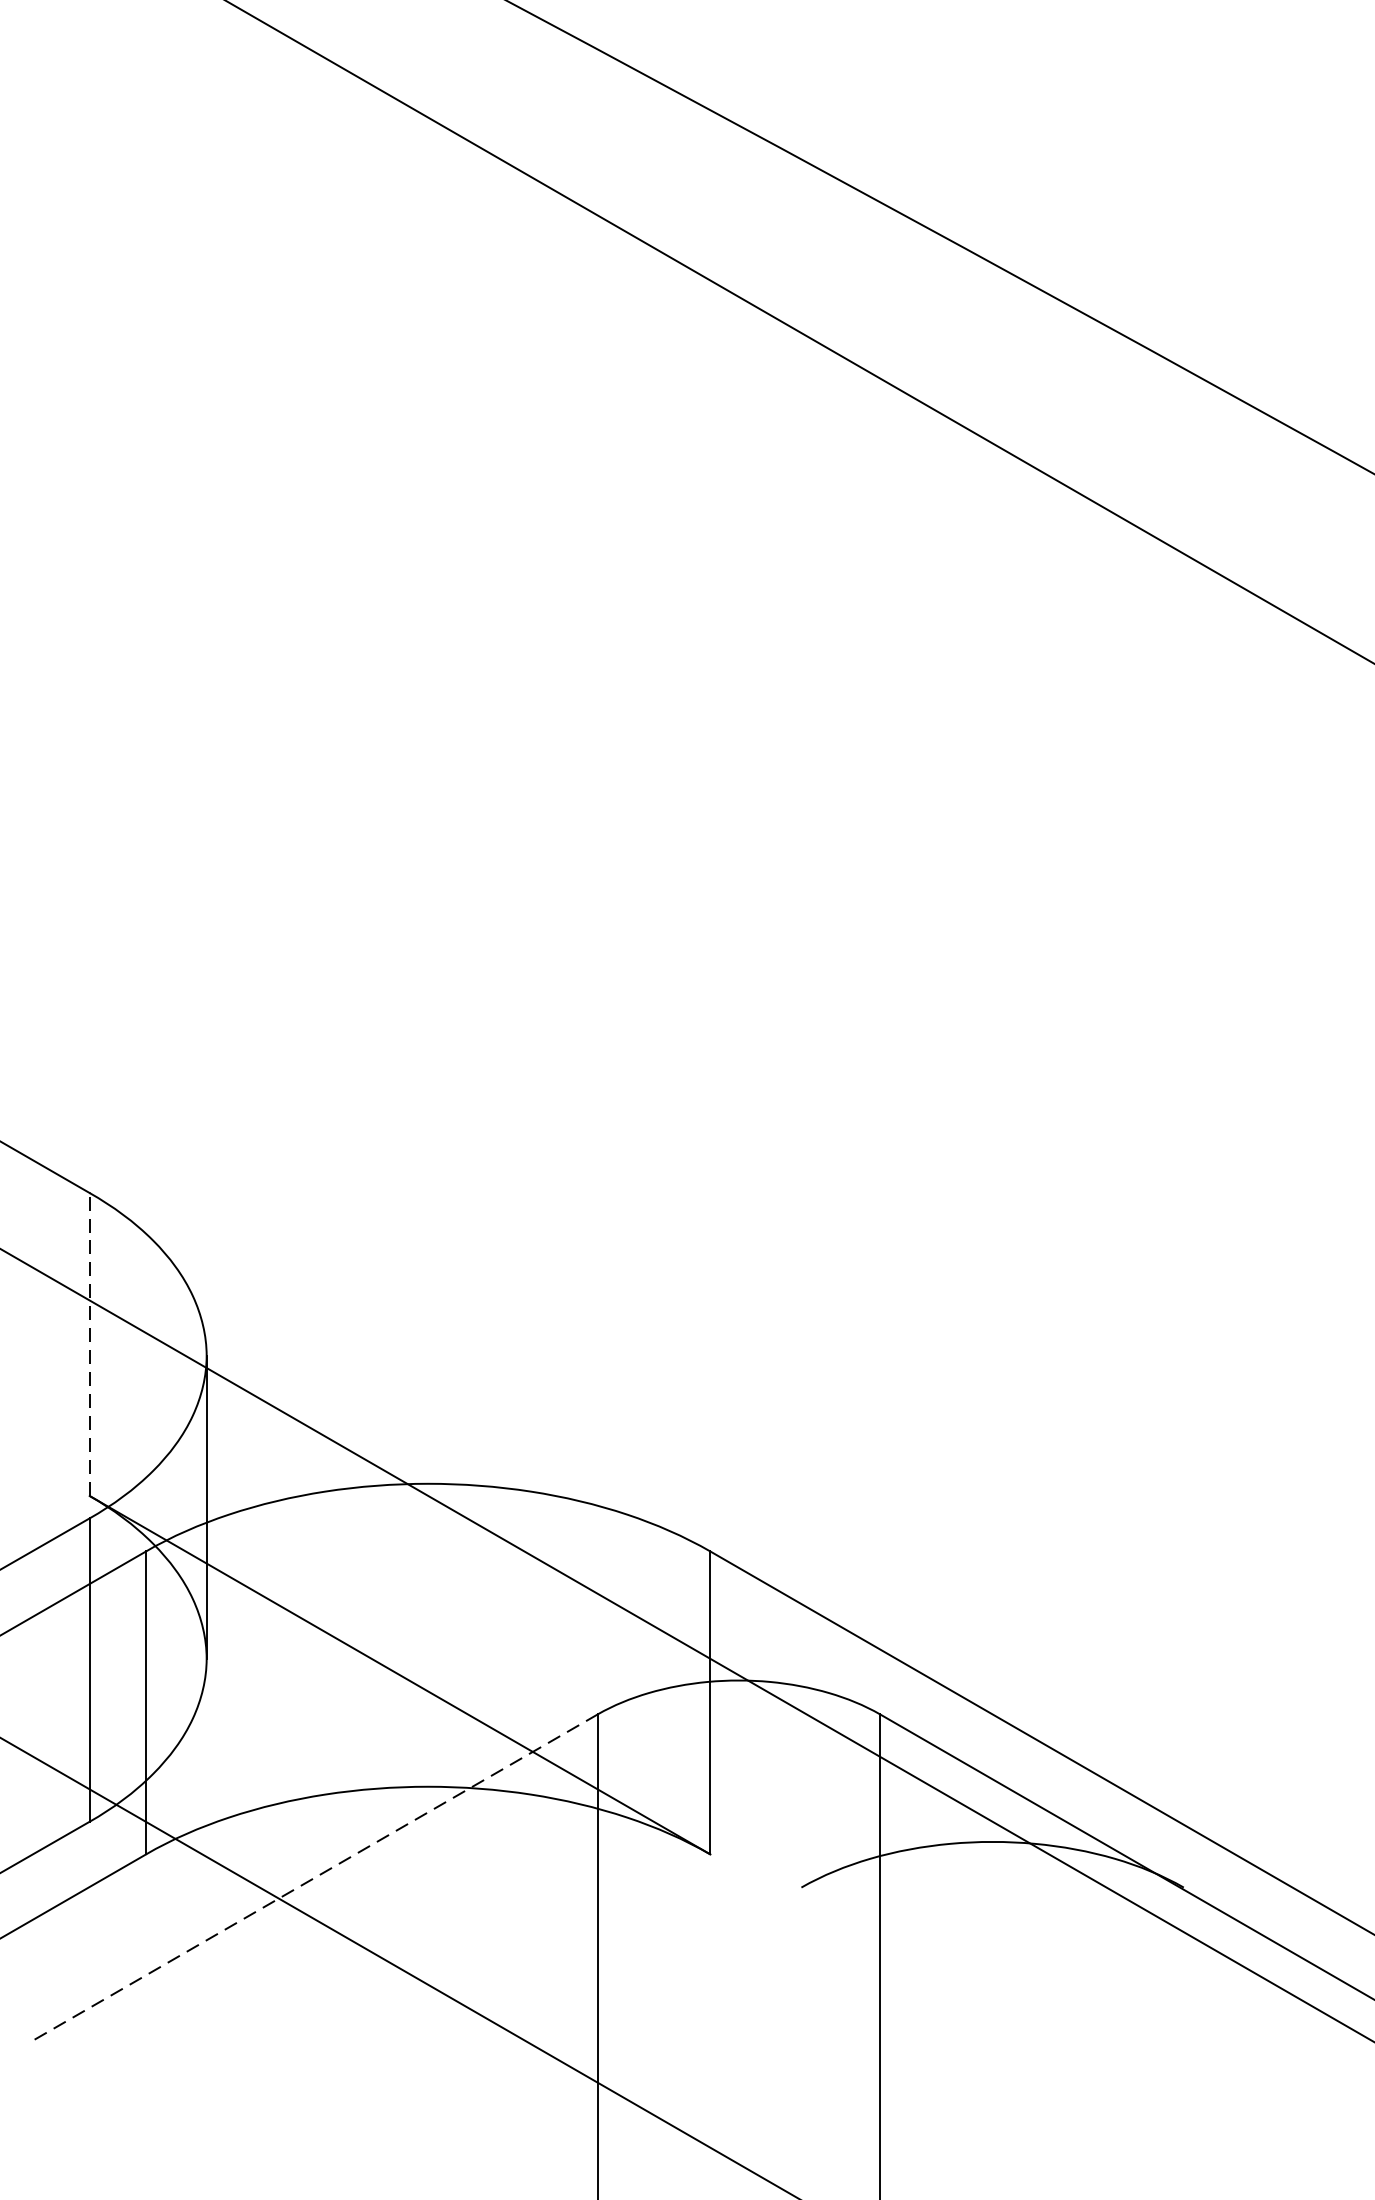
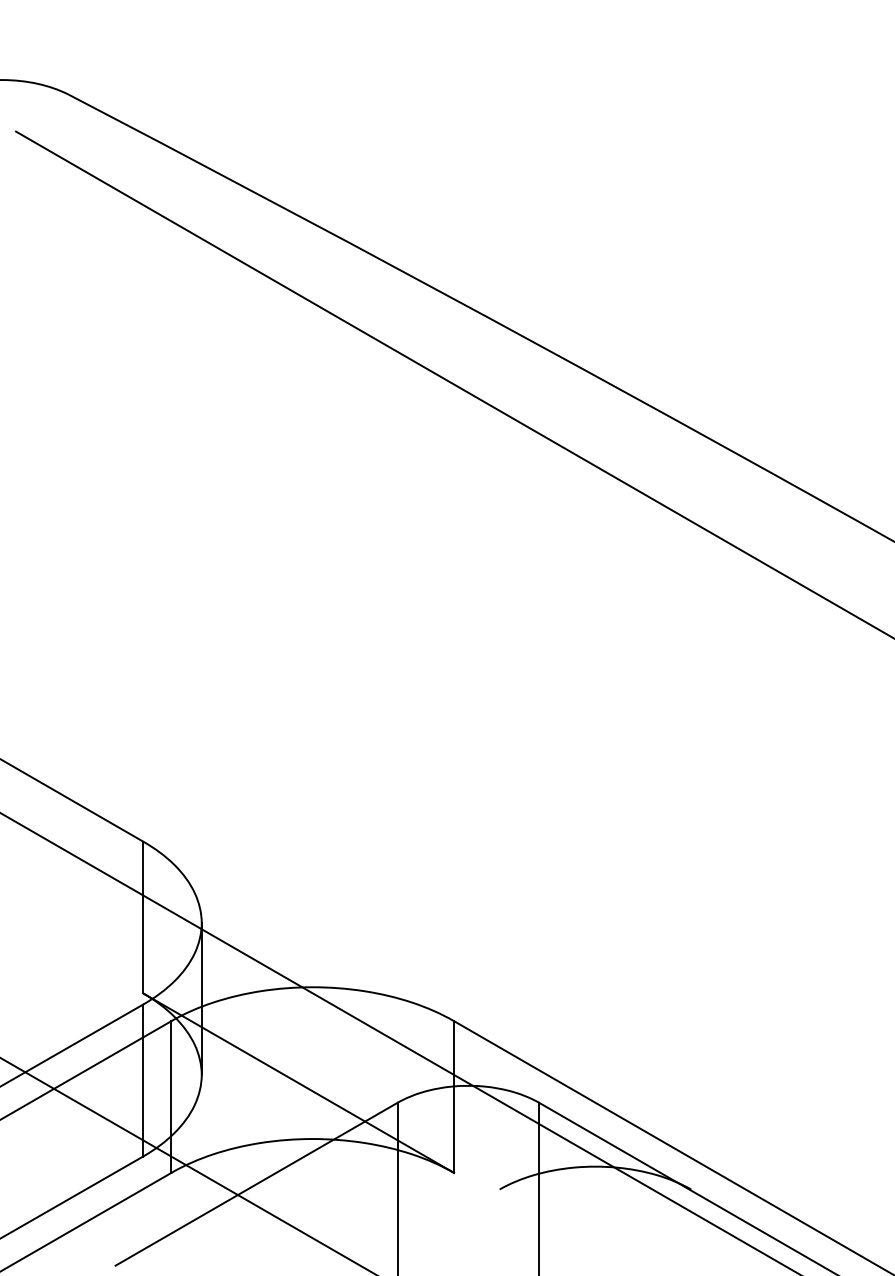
line: (90, 1344) -> (143, 917), dashed -> solid
line: (315, 1877) -> (256, 1184), dashed -> solid

